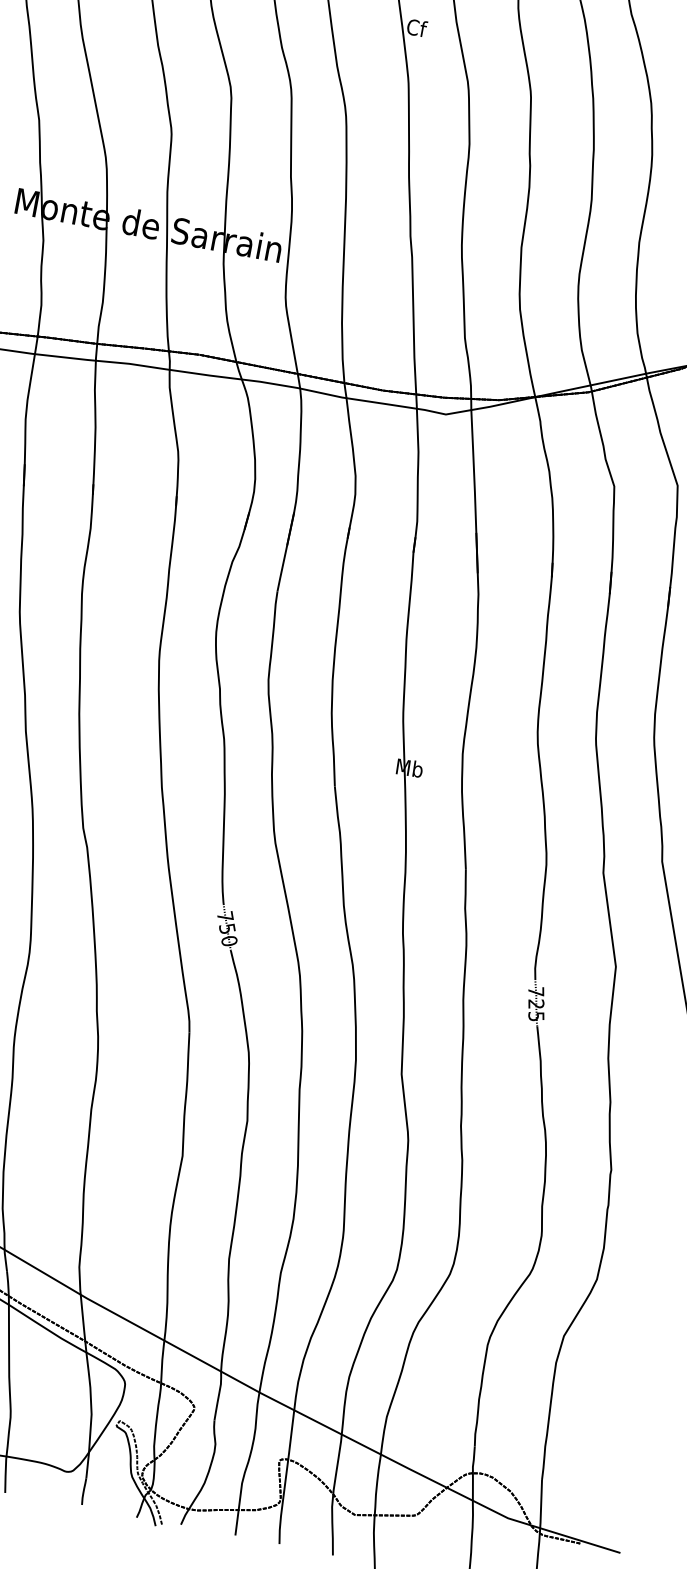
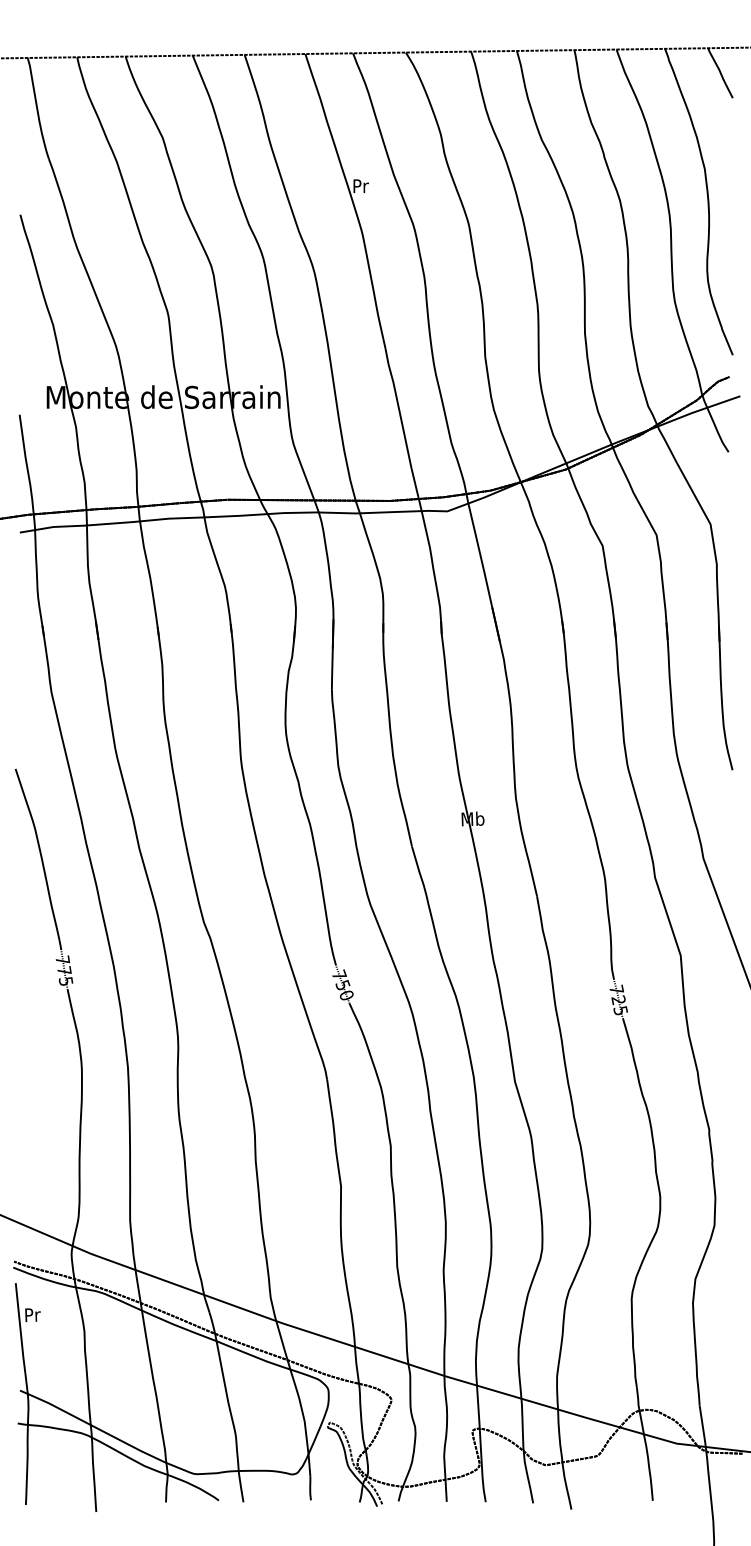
text: (416, 27) -> (360, 185), Cf -> Pr

